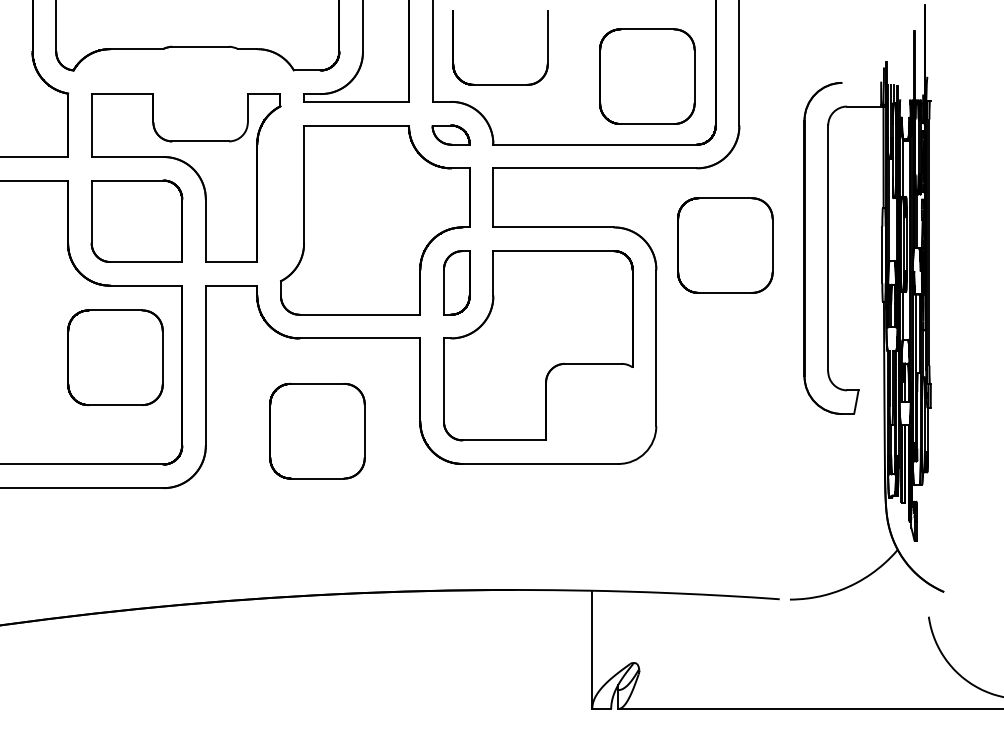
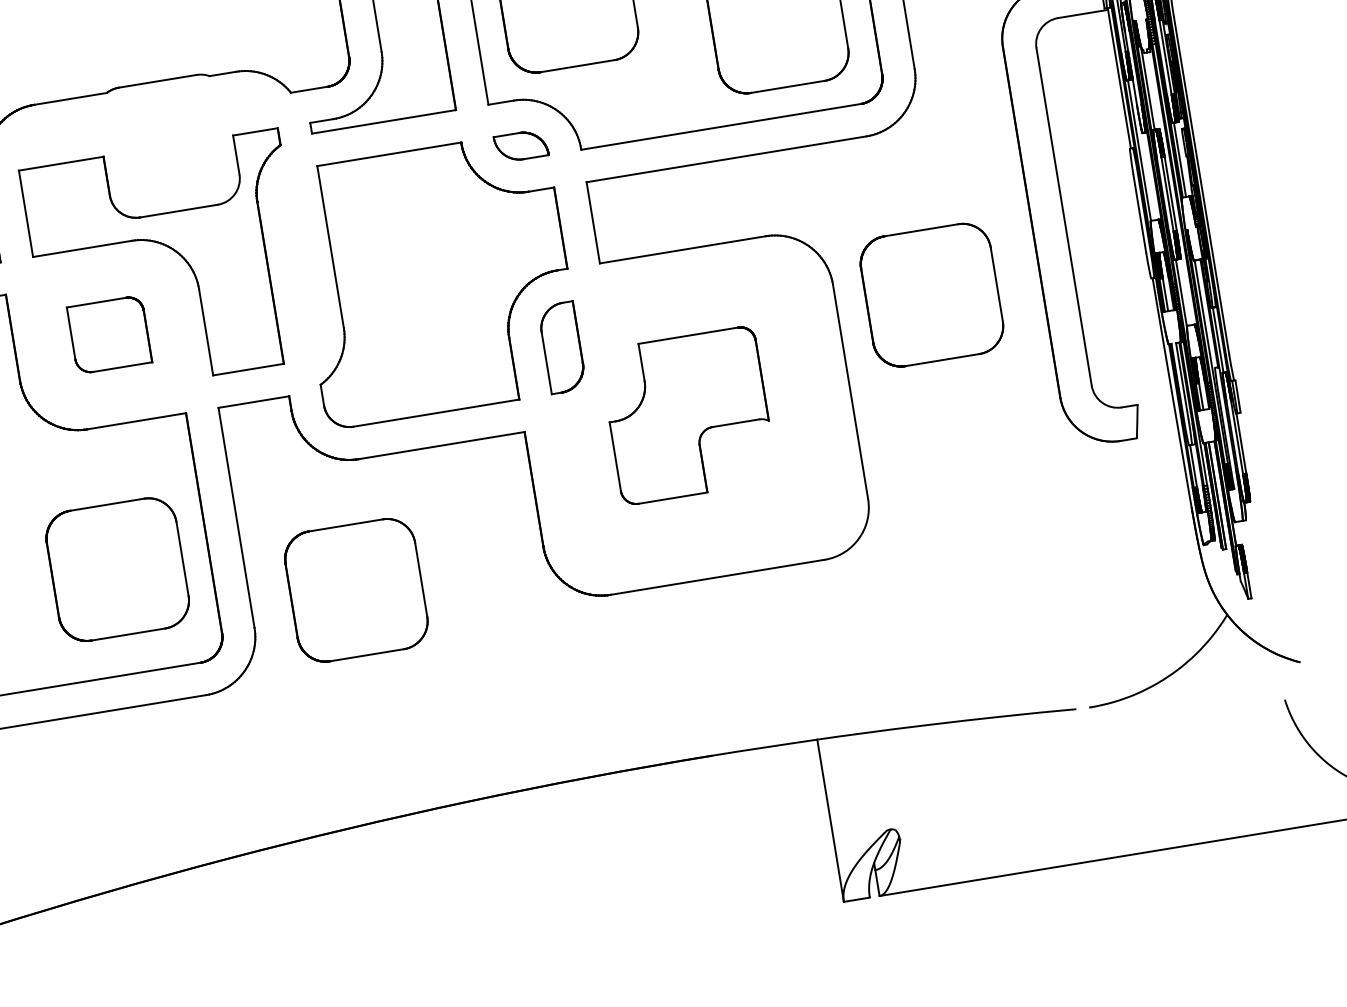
part: (136, 220) -> (108, 334), size x0.6
part: (725, 245) -> (932, 295), moved
part: (538, 345) -> (688, 415), size x0.6
part: (115, 357) -> (117, 569), moved
part: (317, 430) -> (356, 589), moved

